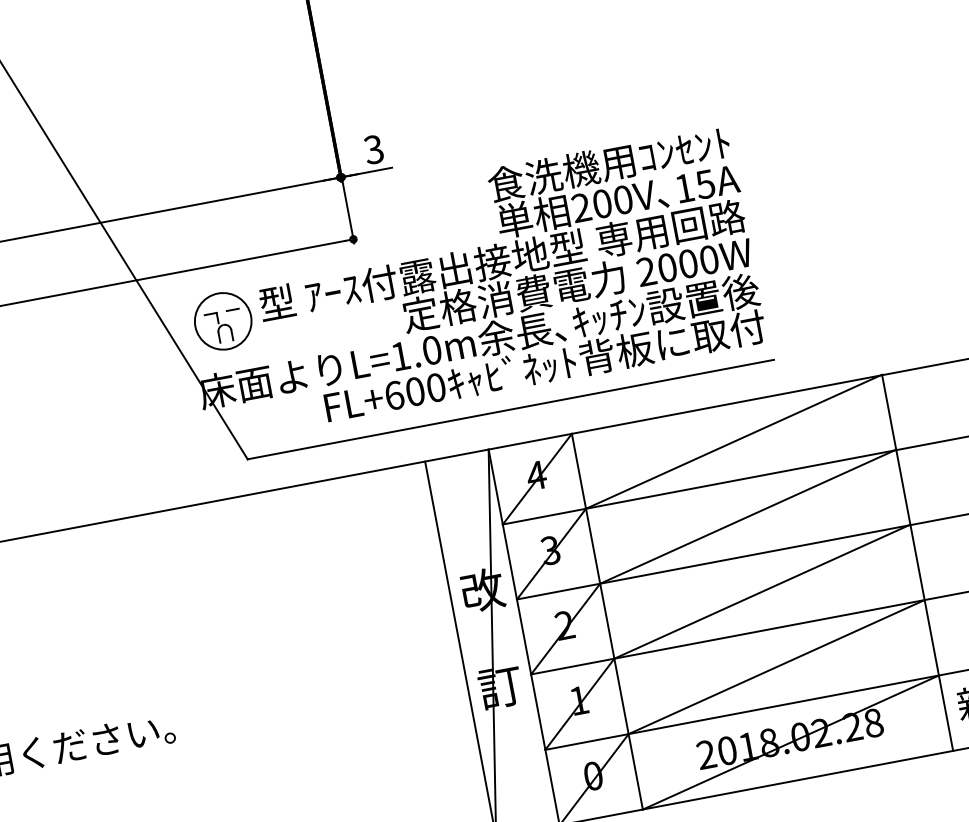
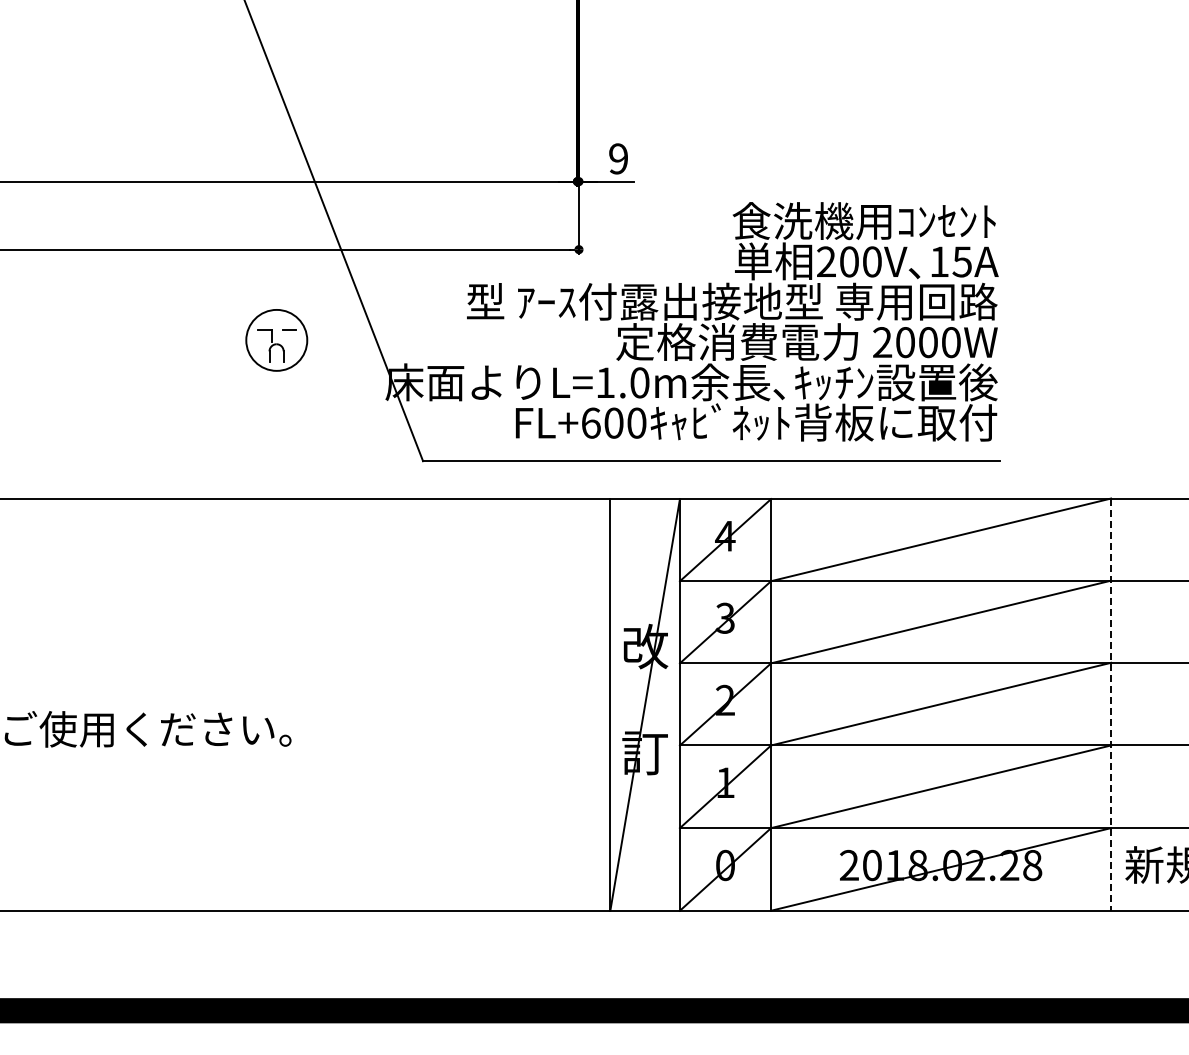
text: (372, 149) -> (617, 158), 3 -> 9
part: (222, 321) -> (276, 340), moved
line: (917, 562) -> (1111, 704), solid -> dashed

